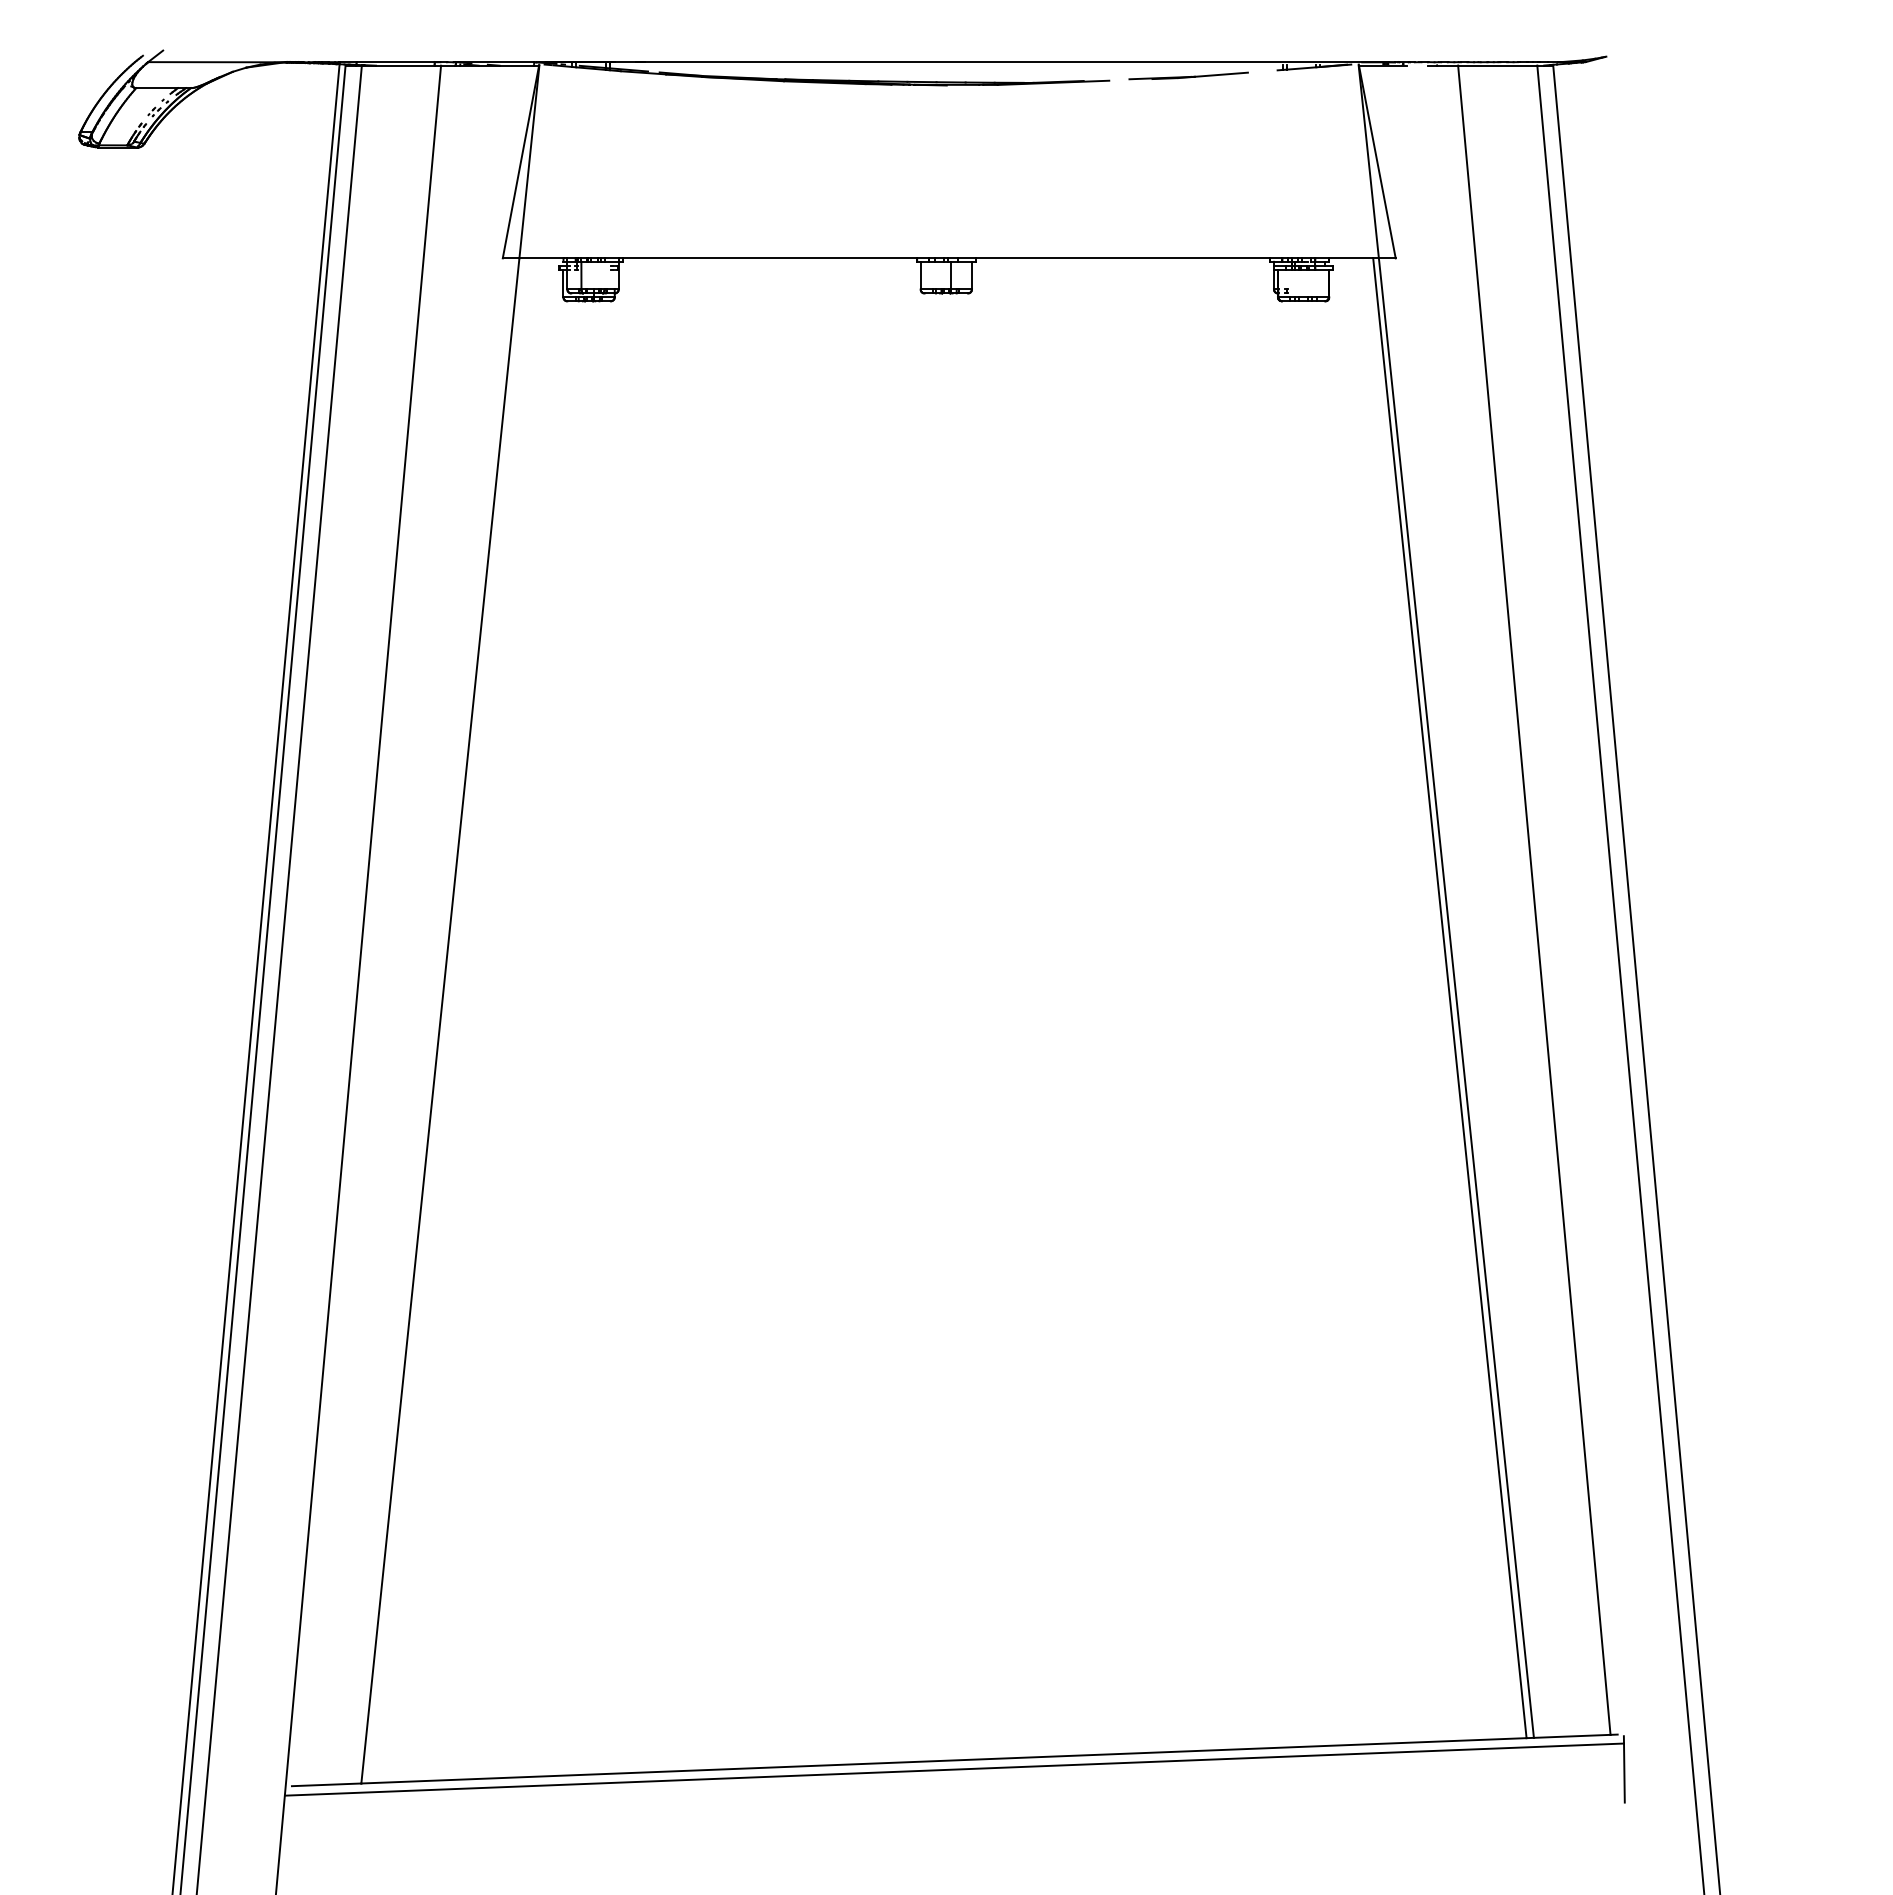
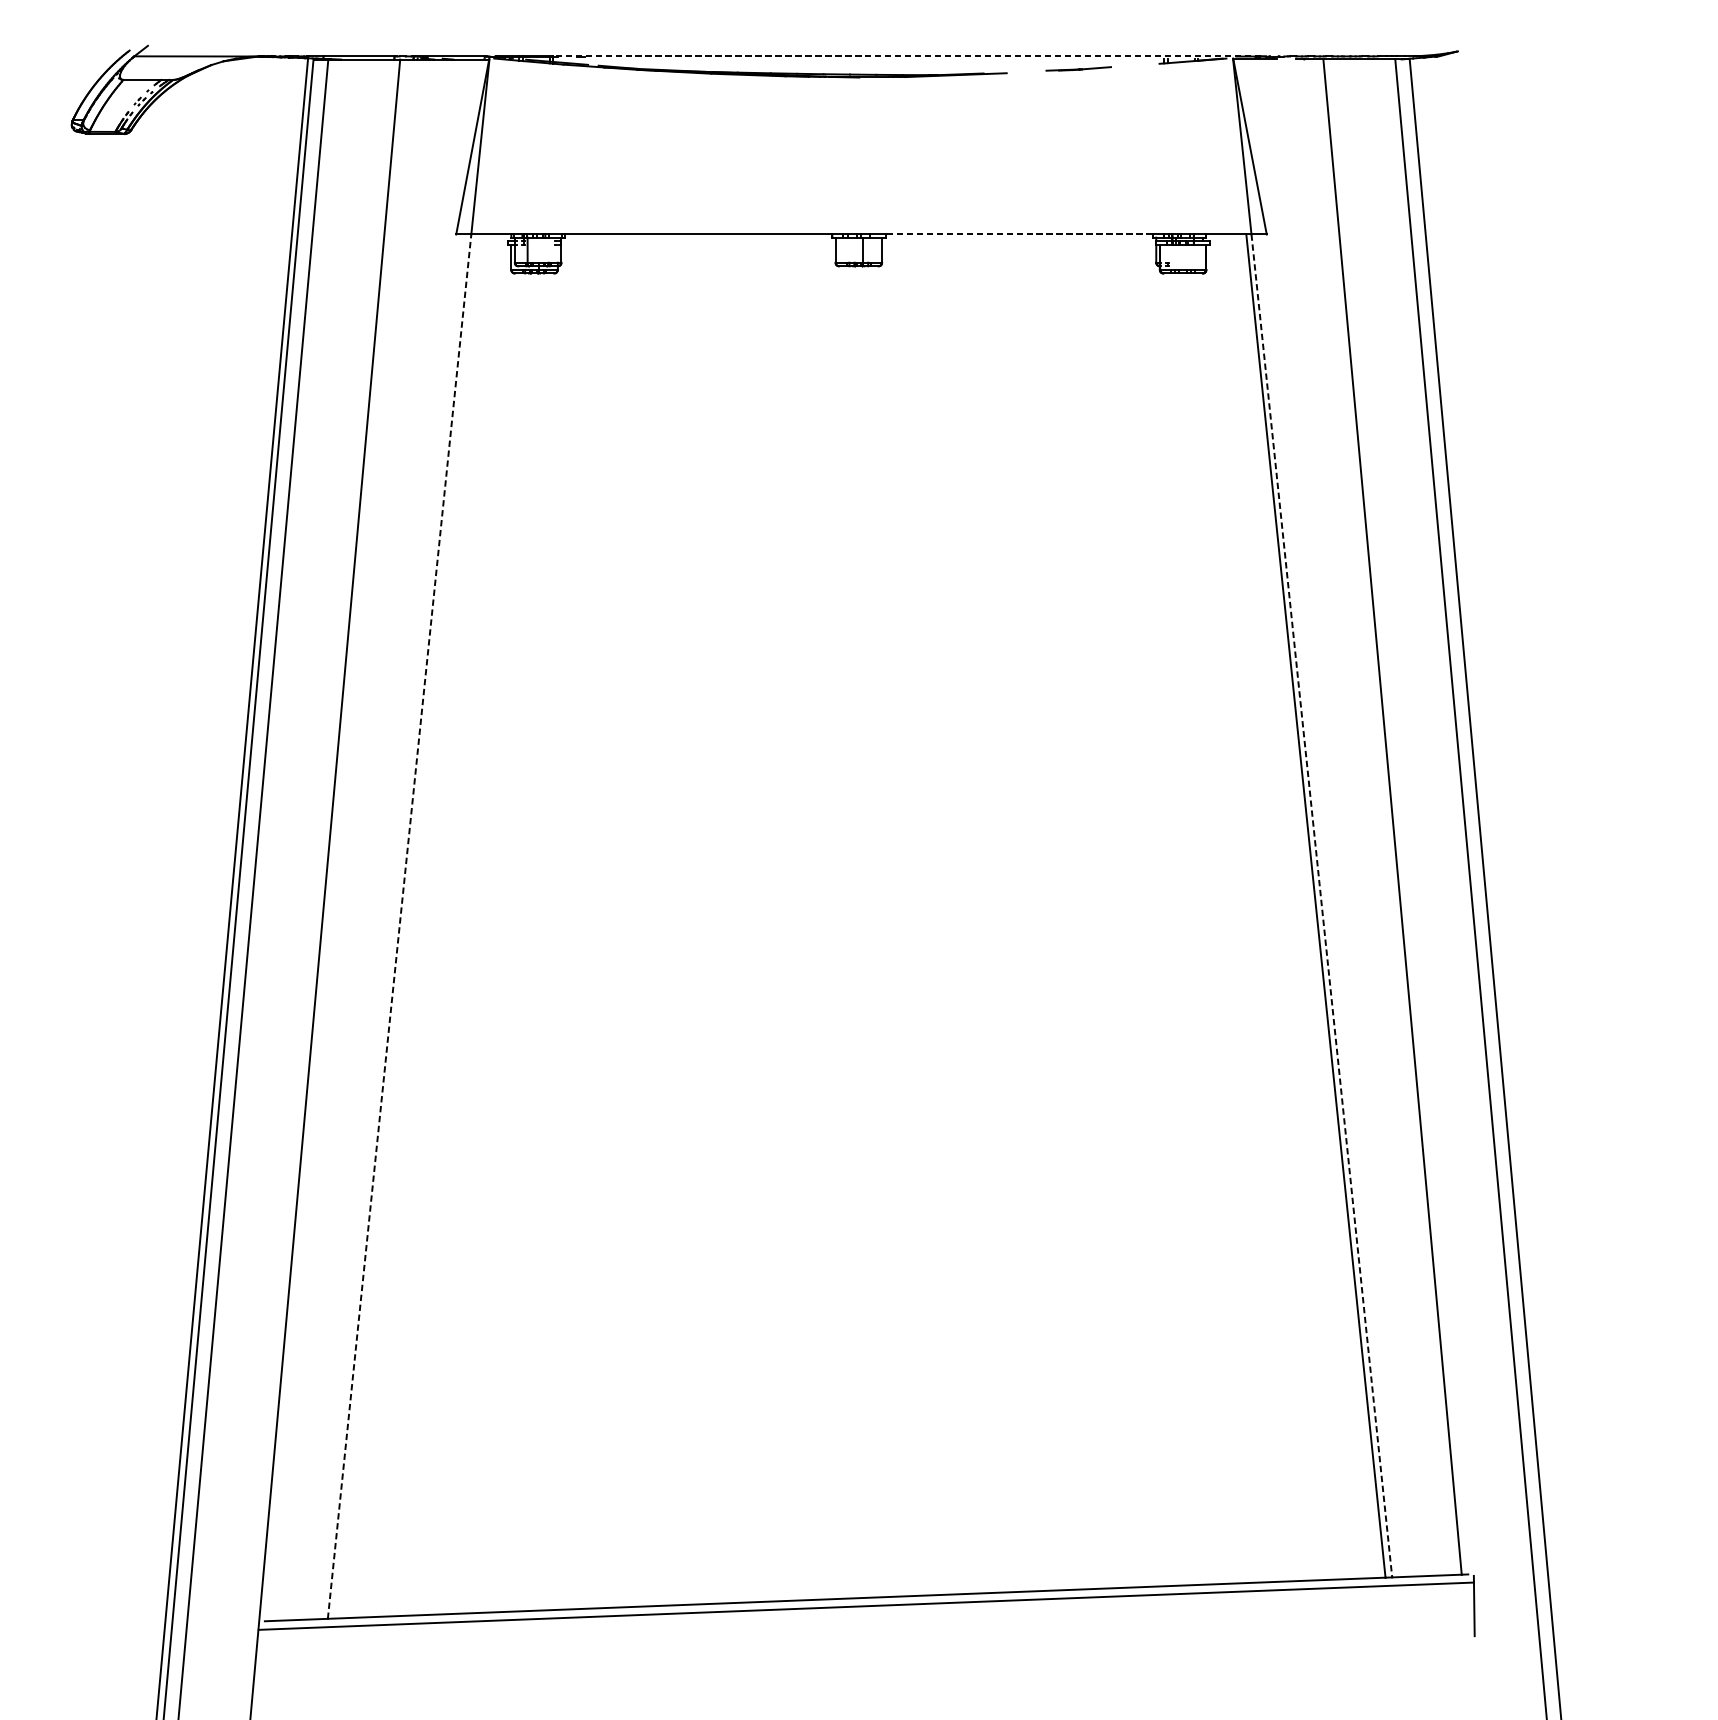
line: (999, 62) -> (907, 56), solid -> dashed
part: (1188, 75) -> (1078, 68), size x0.6
line: (1122, 258) -> (1018, 234), solid -> dashed
line: (1456, 998) -> (1321, 906), solid -> dashed
line: (440, 1020) -> (399, 926), solid -> dashed

